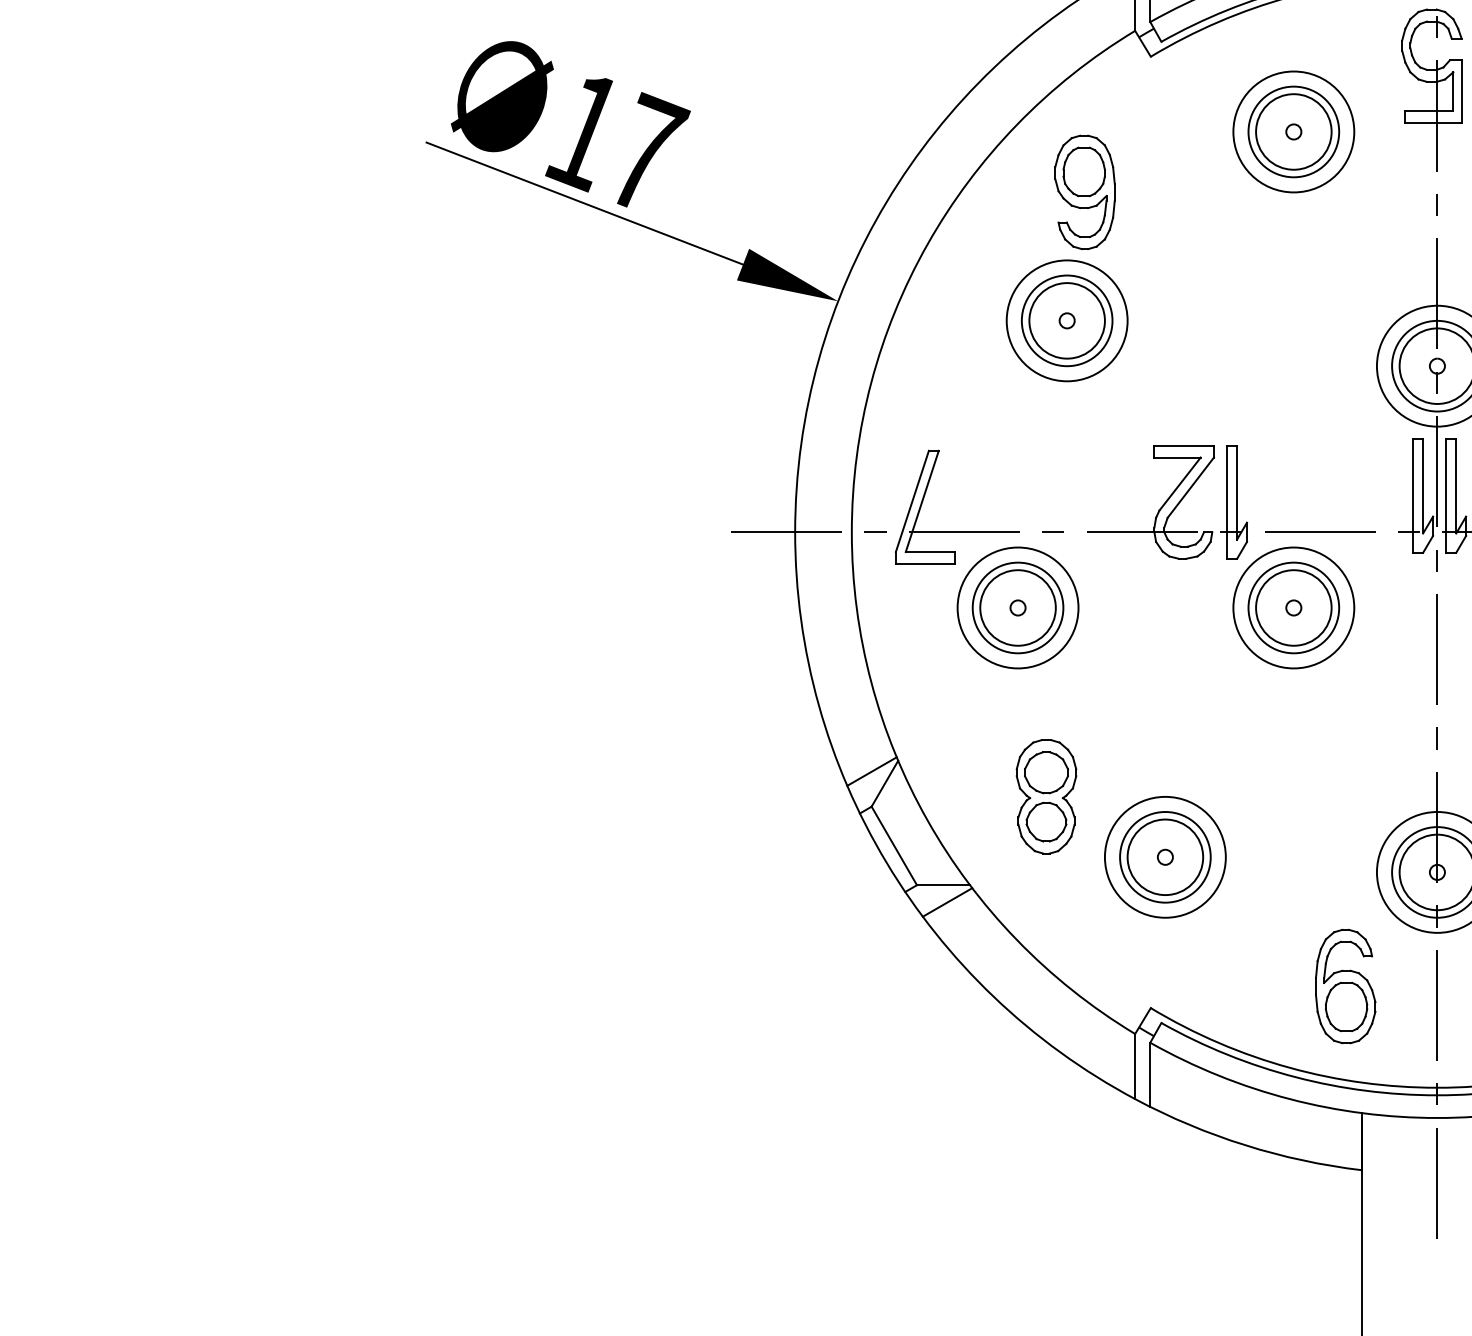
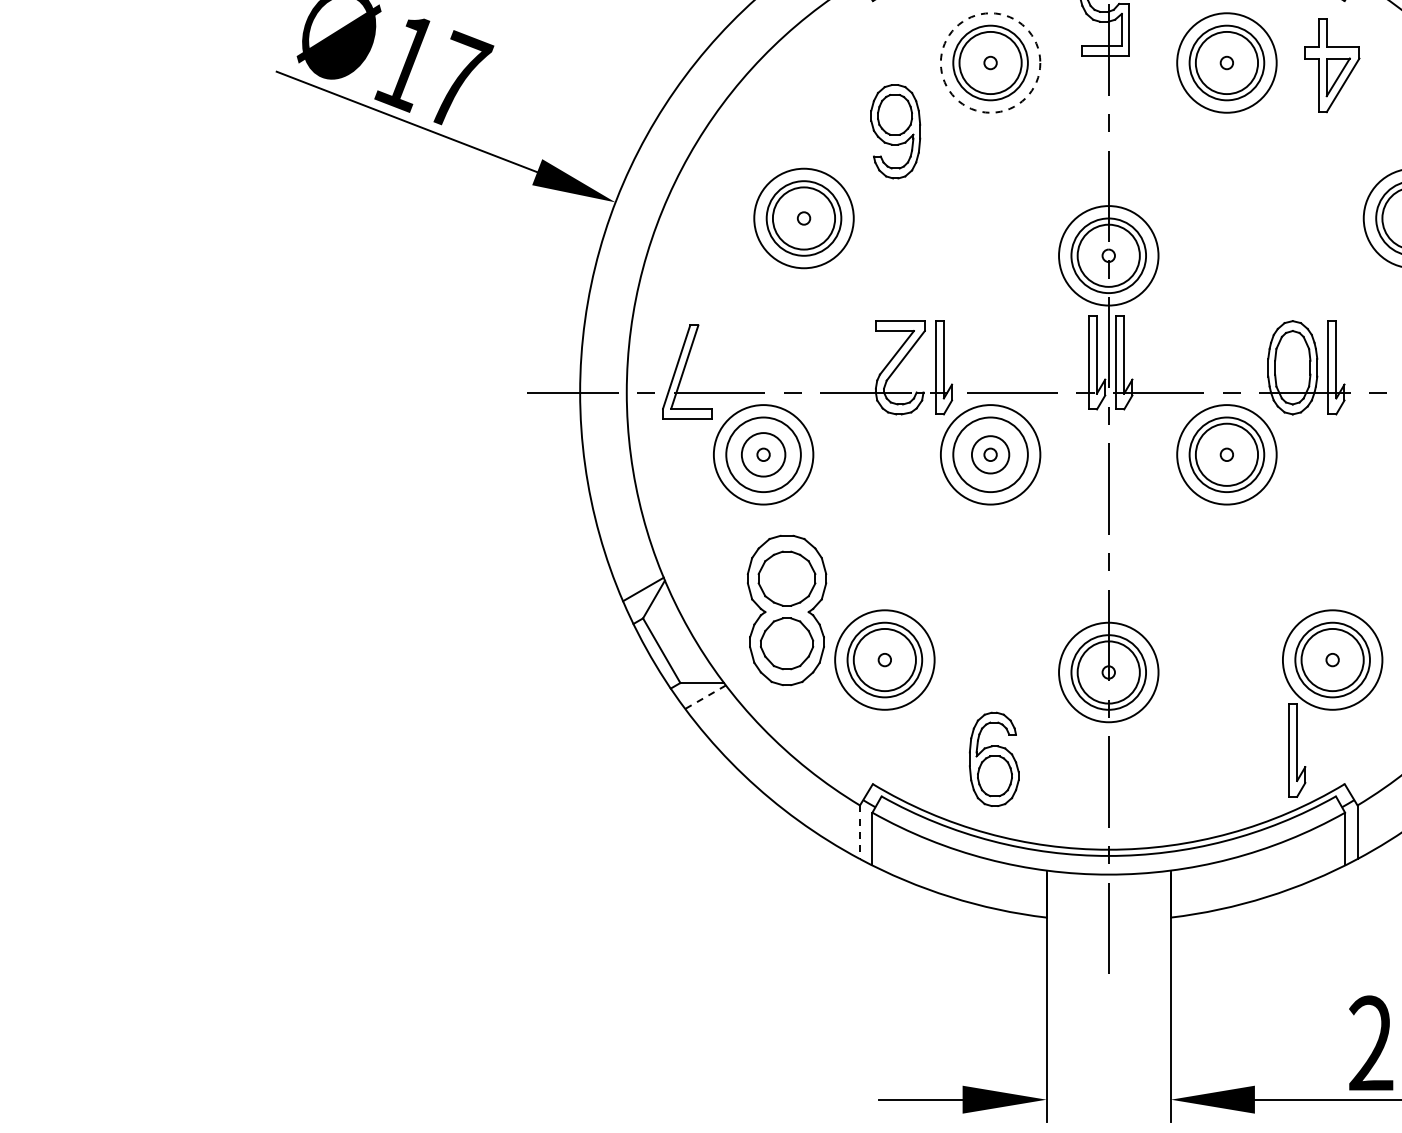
circle: (1293, 131) -> (990, 62), solid -> dashed
part: (1084, 192) -> (895, 131), moved
circle: (1017, 607) -> (763, 454), size x0.7
circle: (1293, 607) -> (990, 454), size x0.6
part: (1045, 795) -> (786, 609), size x1.6
line: (947, 902) -> (705, 697), solid -> dashed
part: (1344, 985) -> (993, 758), moved
line: (1135, 1066) -> (860, 832), solid -> dashed

